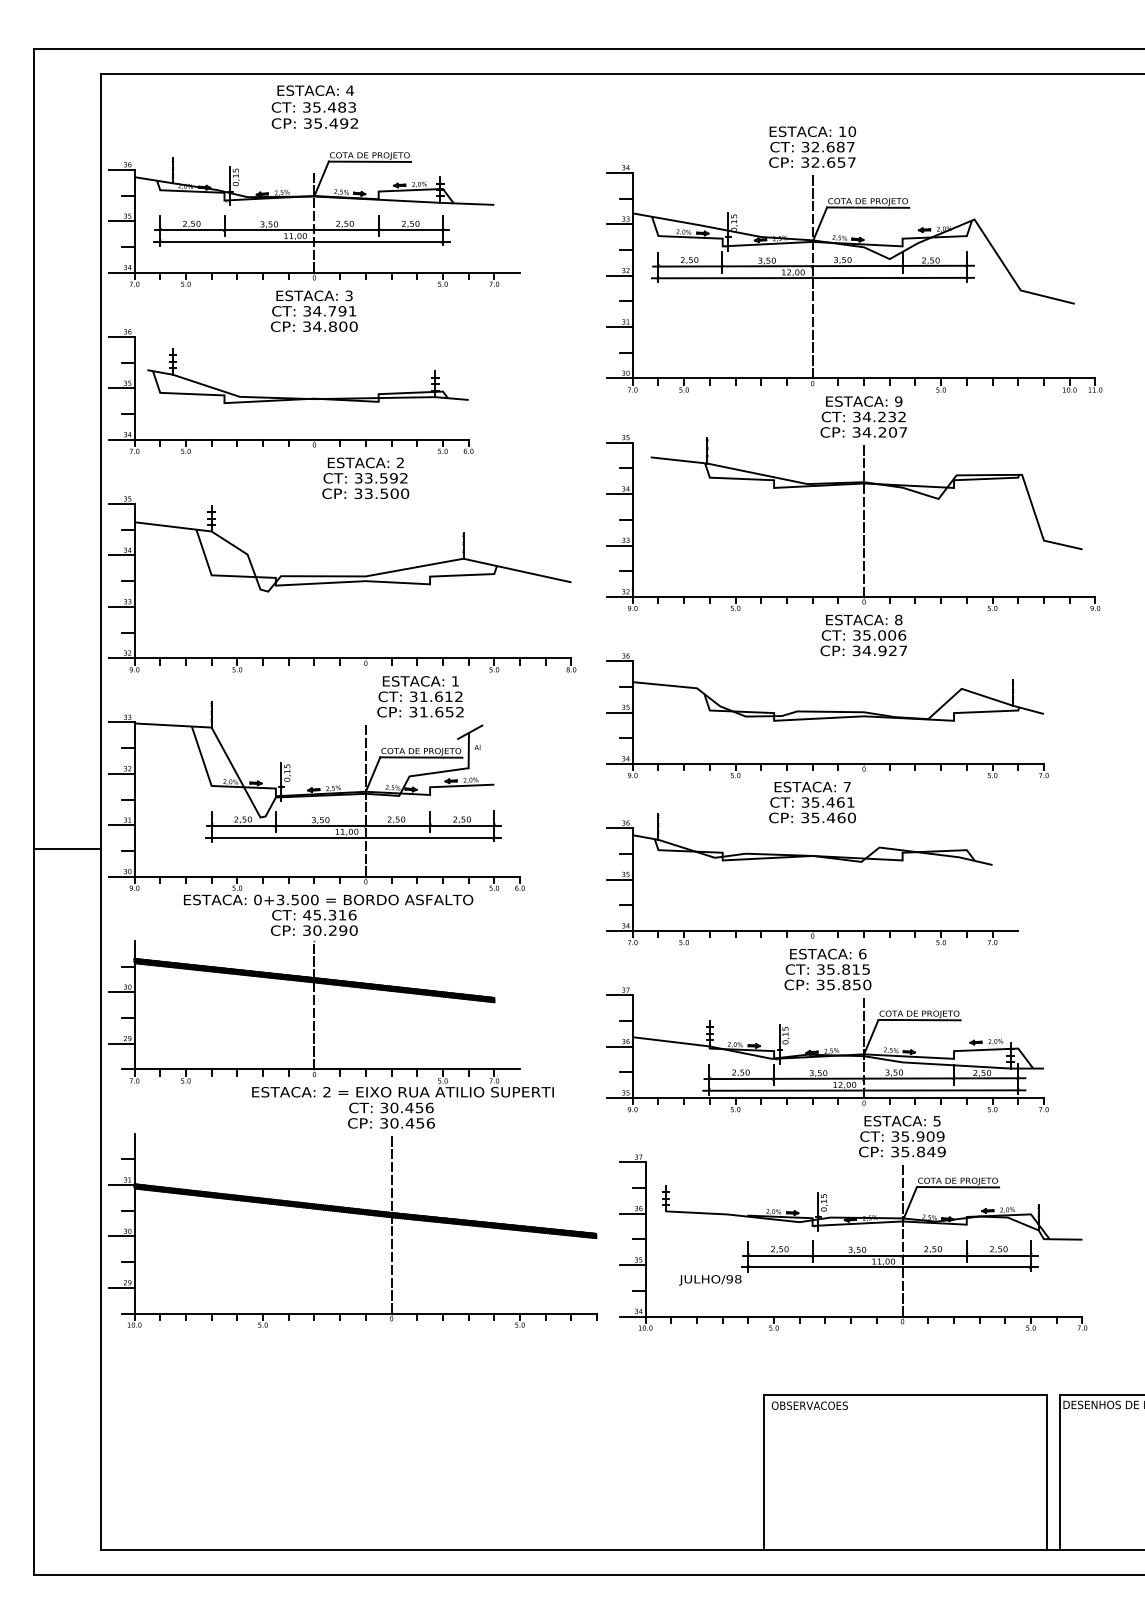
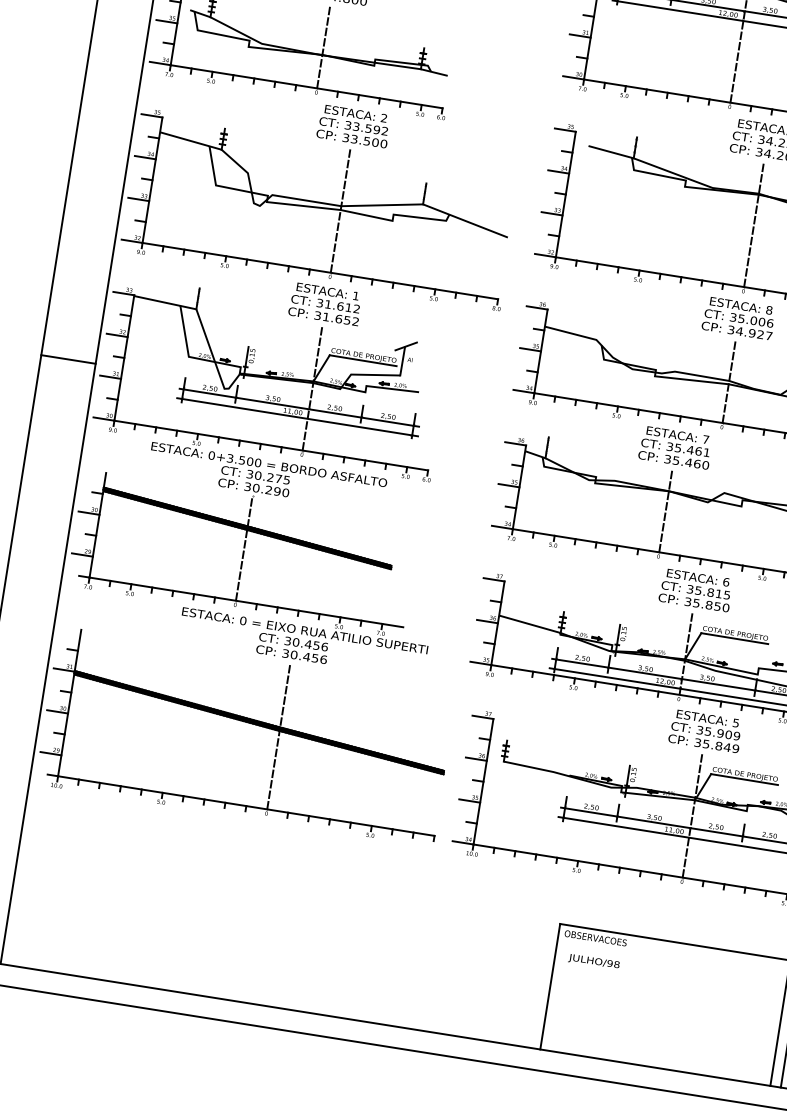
line: (314, 388) -> (323, 46), added
line: (365, 581) -> (340, 210), added
text: (420, 696) -> (325, 303), moved
line: (864, 712) -> (729, 381), added
line: (67, 848) -> (68, 359), moved
line: (812, 879) -> (665, 510), added
text: (329, 915) -> (268, 477), 45.316 -> 30.275
text: (827, 969) -> (695, 590), moved
text: (326, 1092) -> (242, 621), 2 -> 0
text: (710, 1280) -> (594, 962), moved

